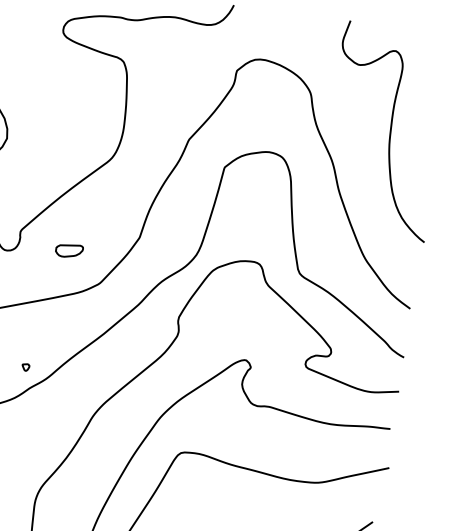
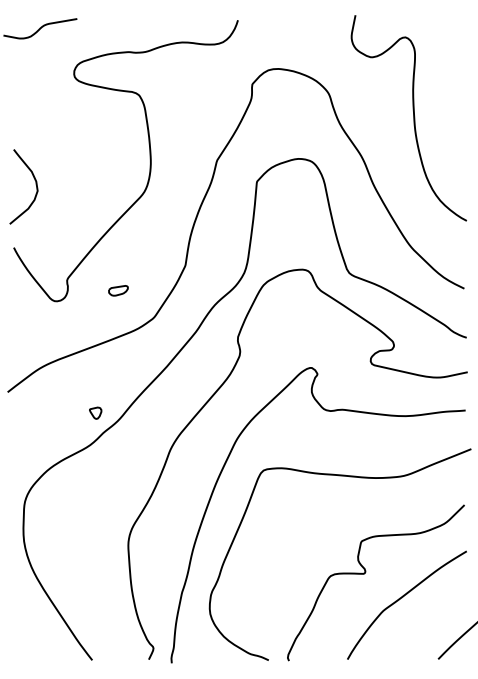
part: (69, 250) -> (118, 290), size x0.71
part: (25, 366) -> (95, 412), size x1.67

